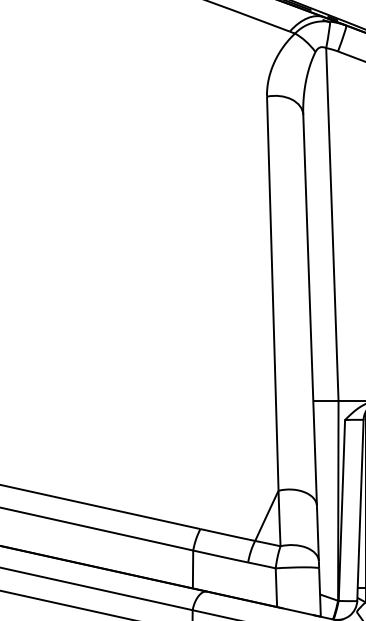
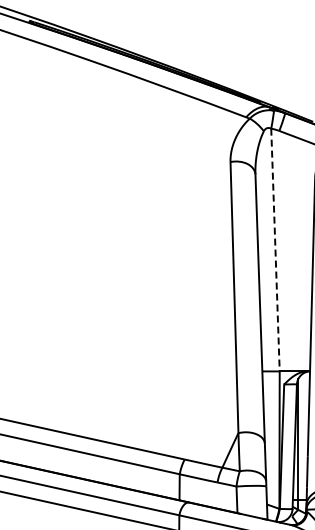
line: (332, 225) -> (275, 250), solid -> dashed

